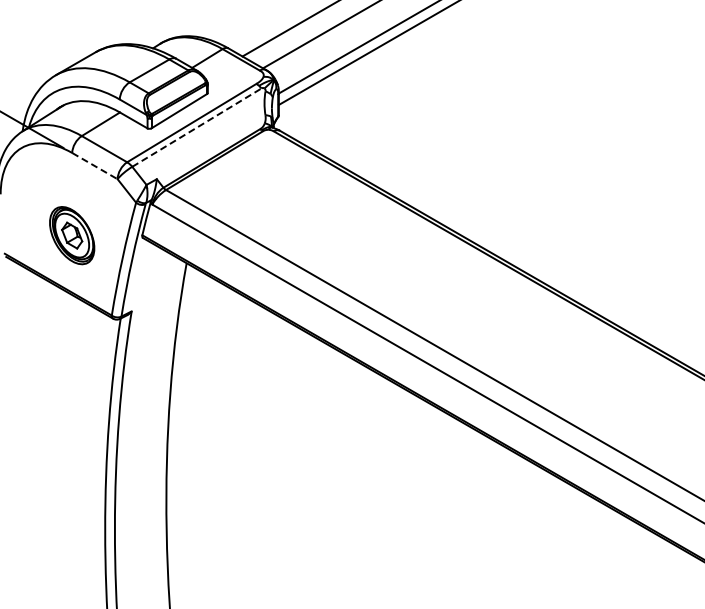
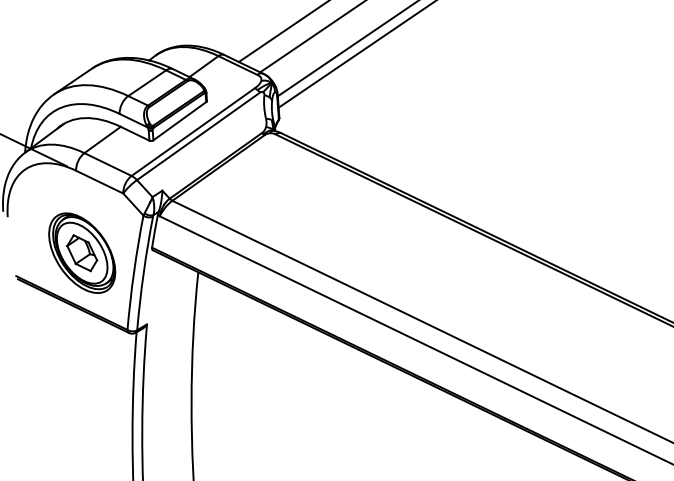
line: (196, 127) -> (198, 136), dashed -> solid
line: (95, 166) -> (100, 182), dashed -> solid
part: (71, 235) -> (81, 253), size x1.43

